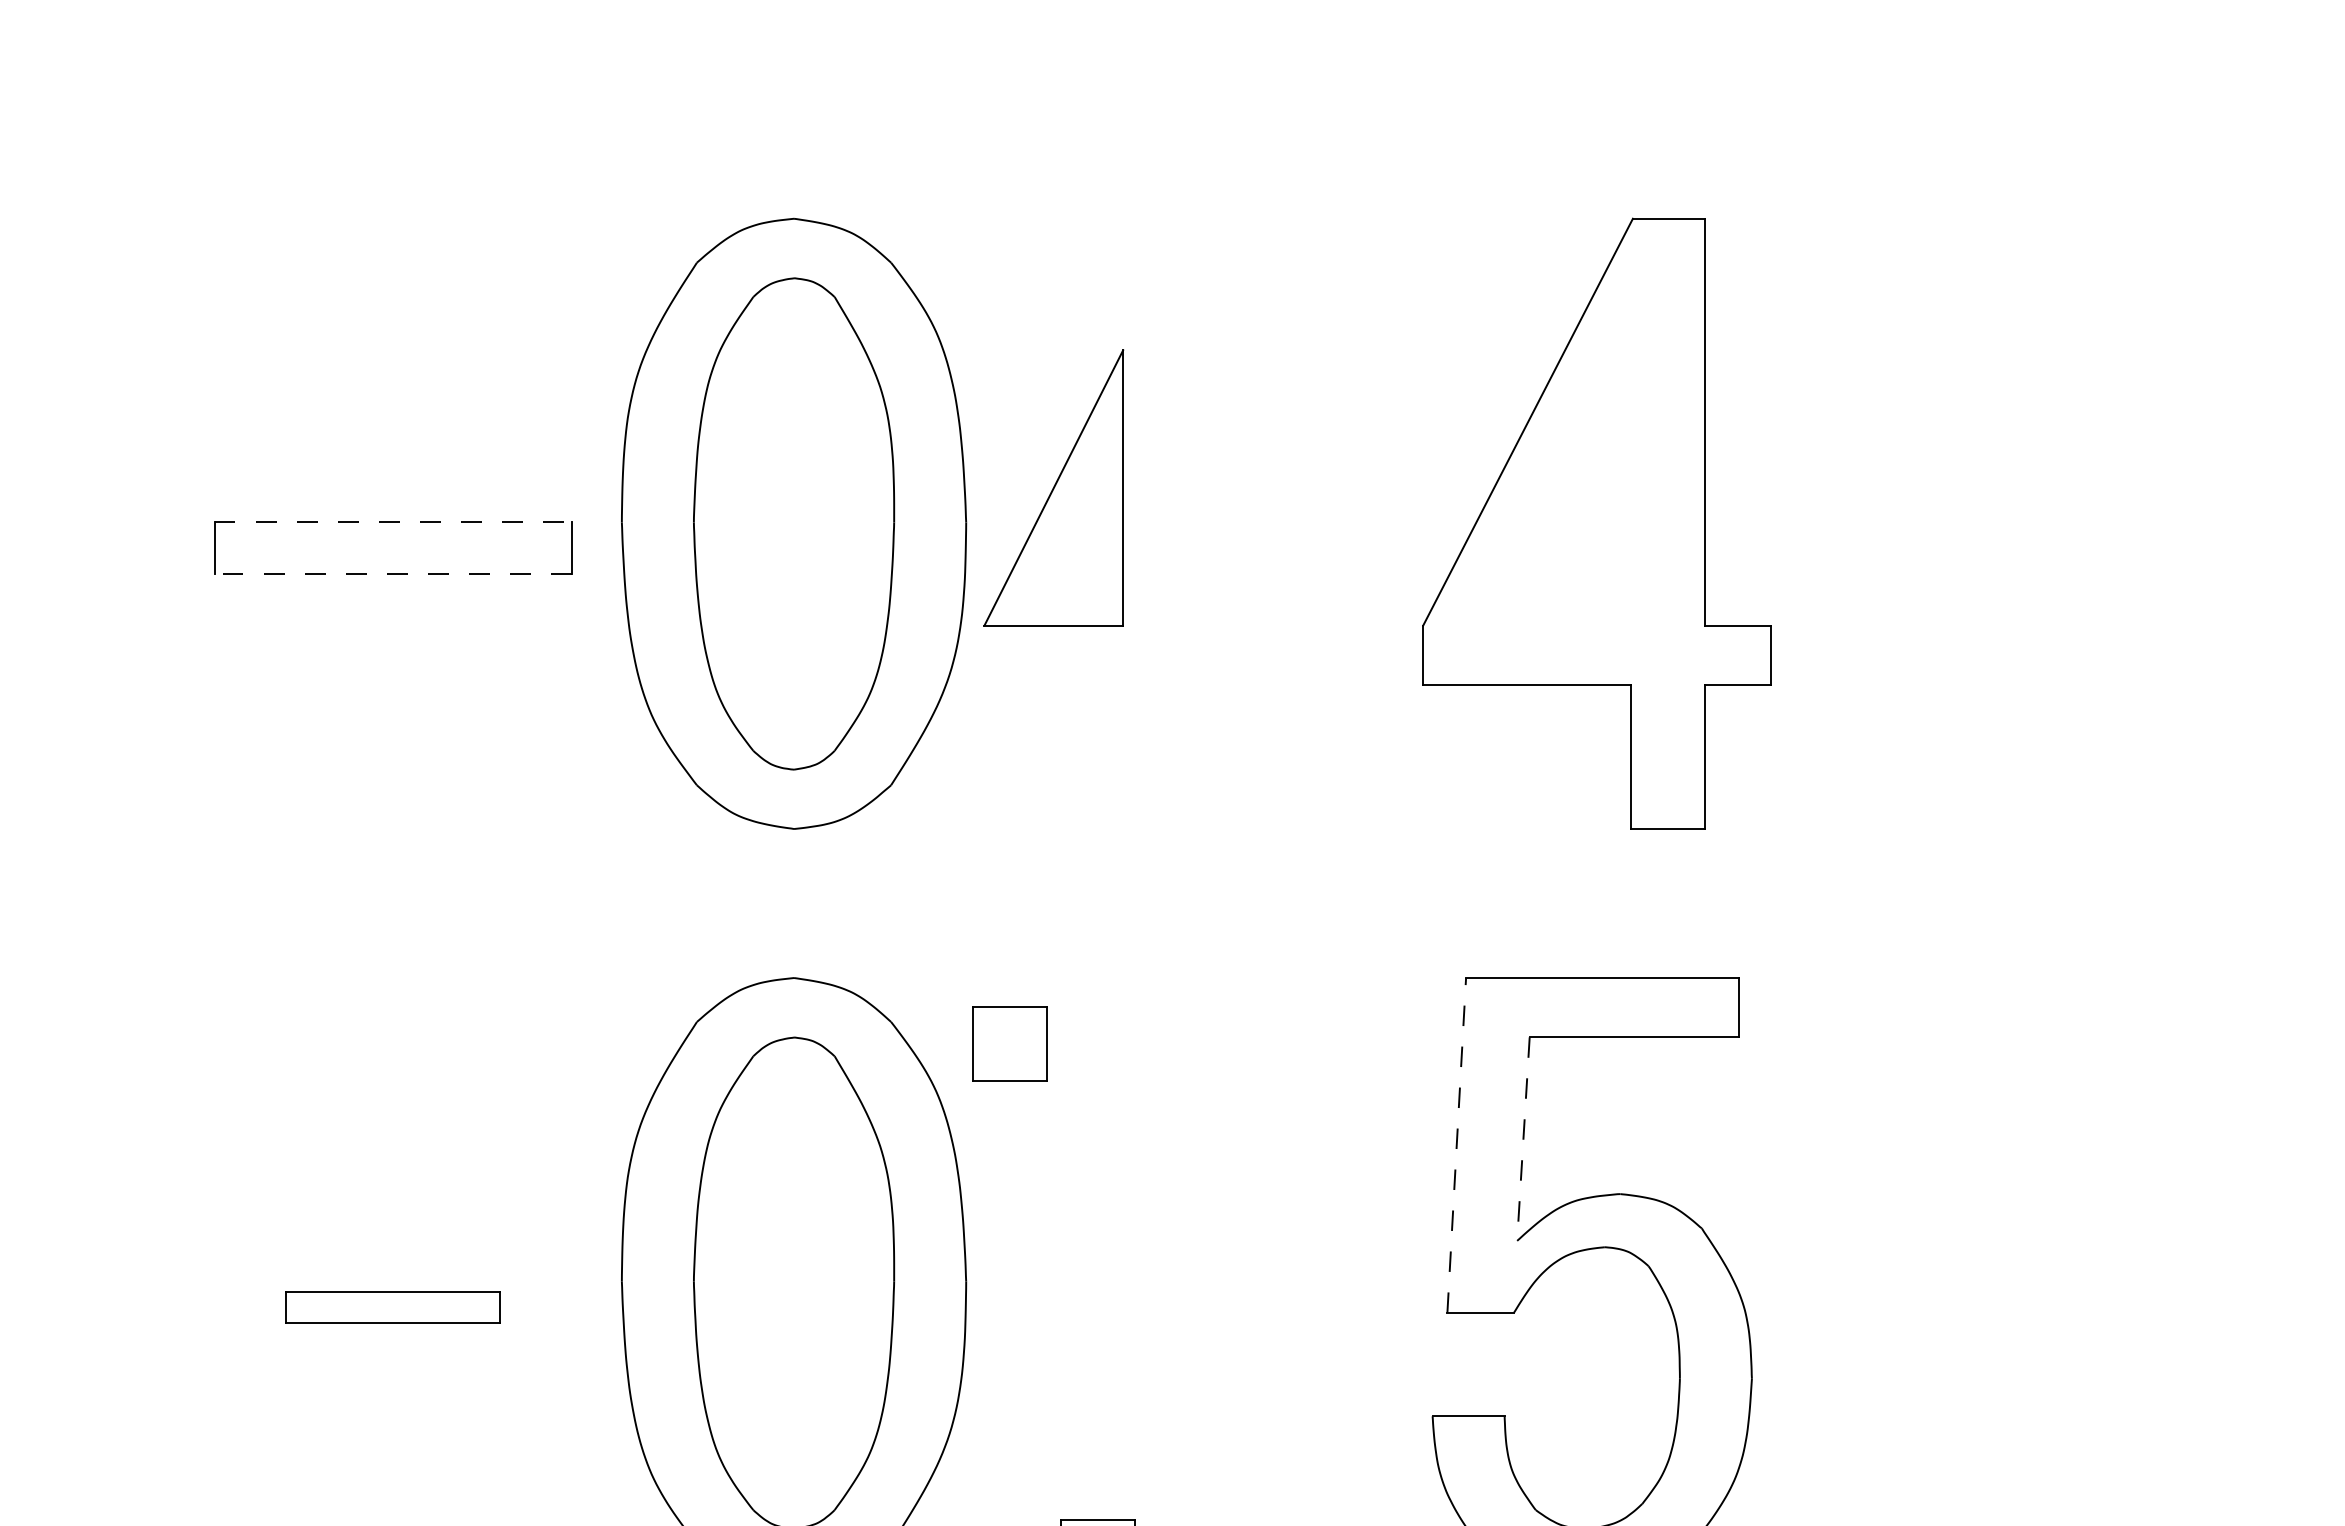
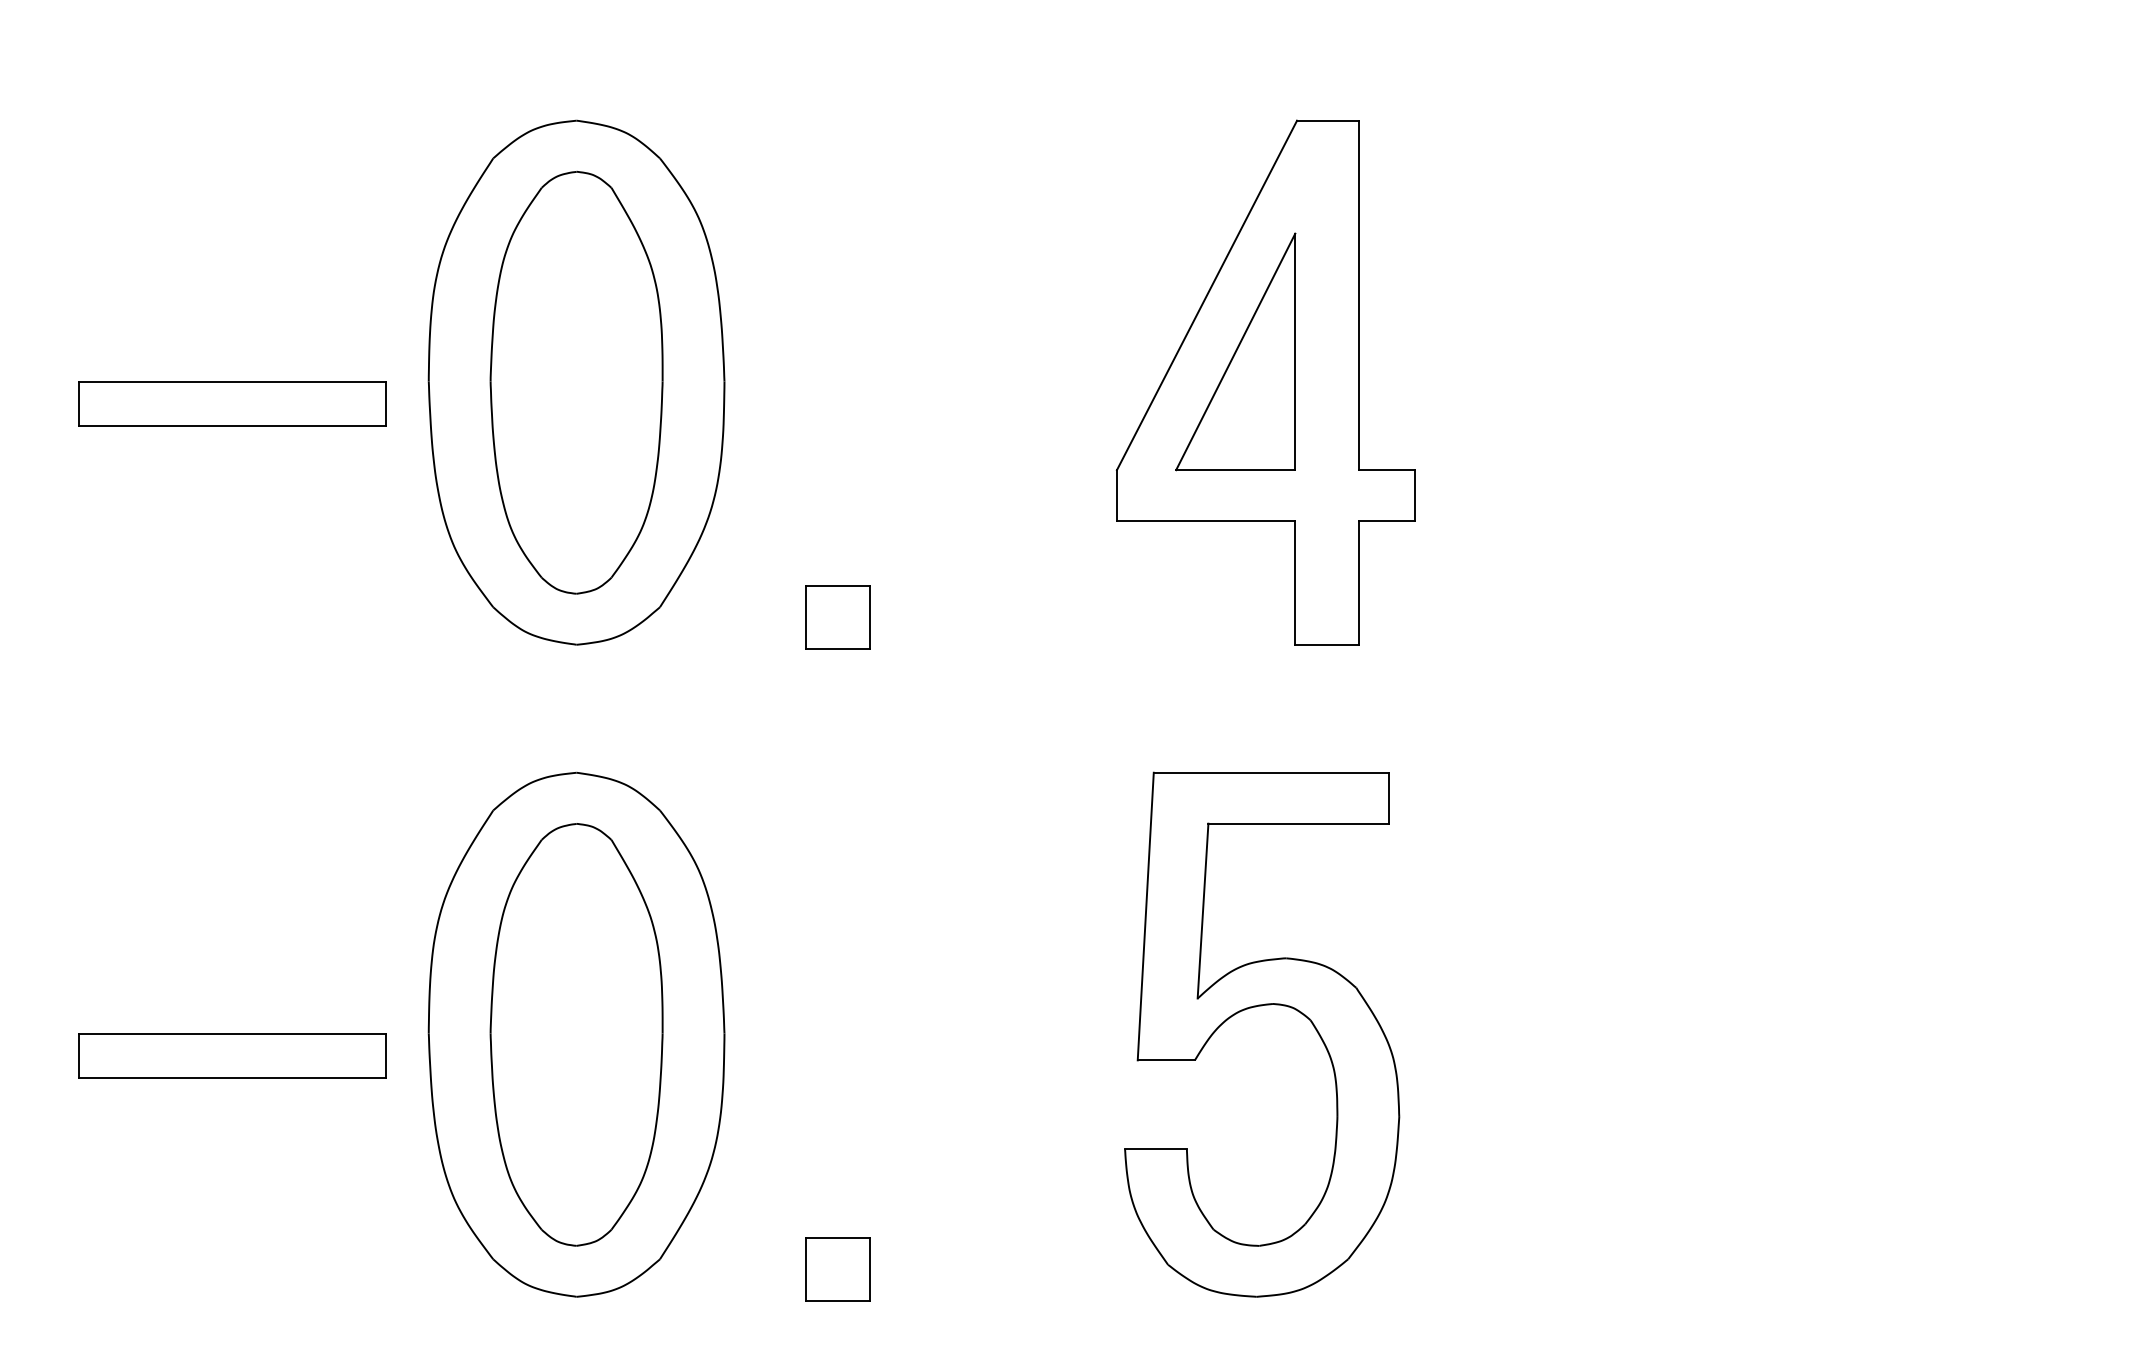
part: (1053, 487) -> (1235, 351), moved
line: (394, 522) -> (233, 381), dashed -> solid
line: (393, 573) -> (232, 425), dashed -> solid
part: (1009, 1044) -> (837, 617), moved
line: (1523, 1139) -> (1203, 911), dashed -> solid
line: (1456, 1145) -> (1145, 916), dashed -> solid
part: (393, 1307) -> (232, 1055), size x1.67

